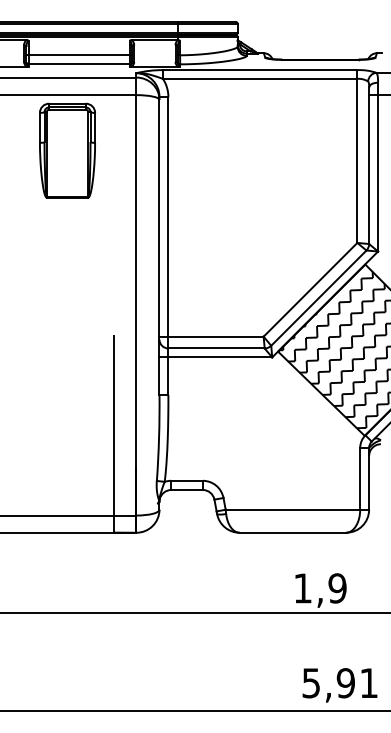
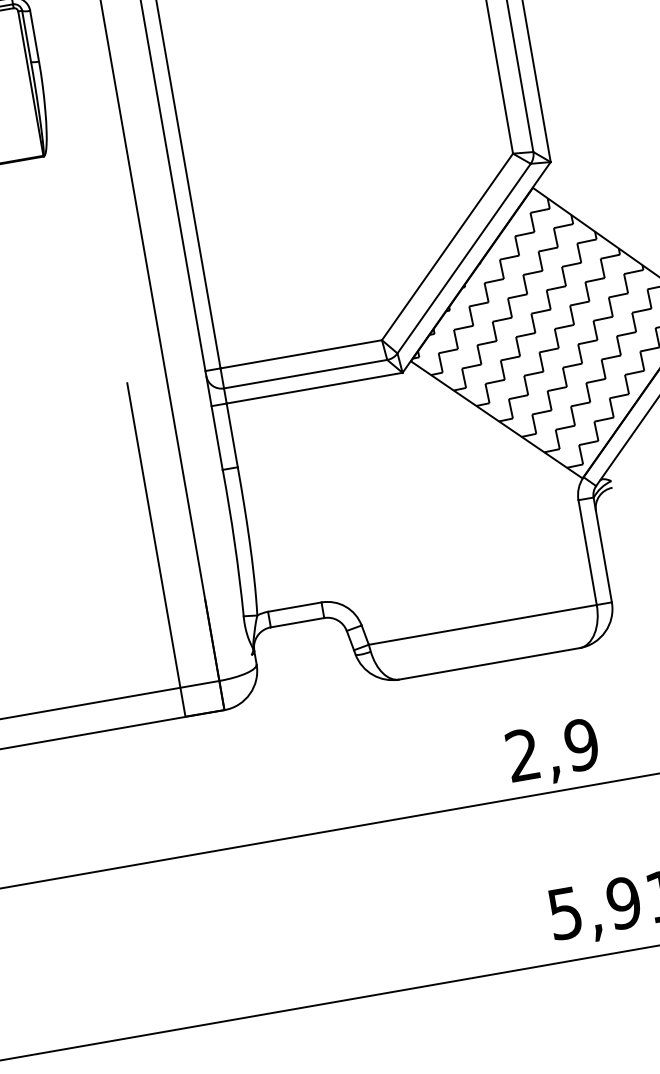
text: (302, 588) -> (522, 755), 1,9 -> 2,9

